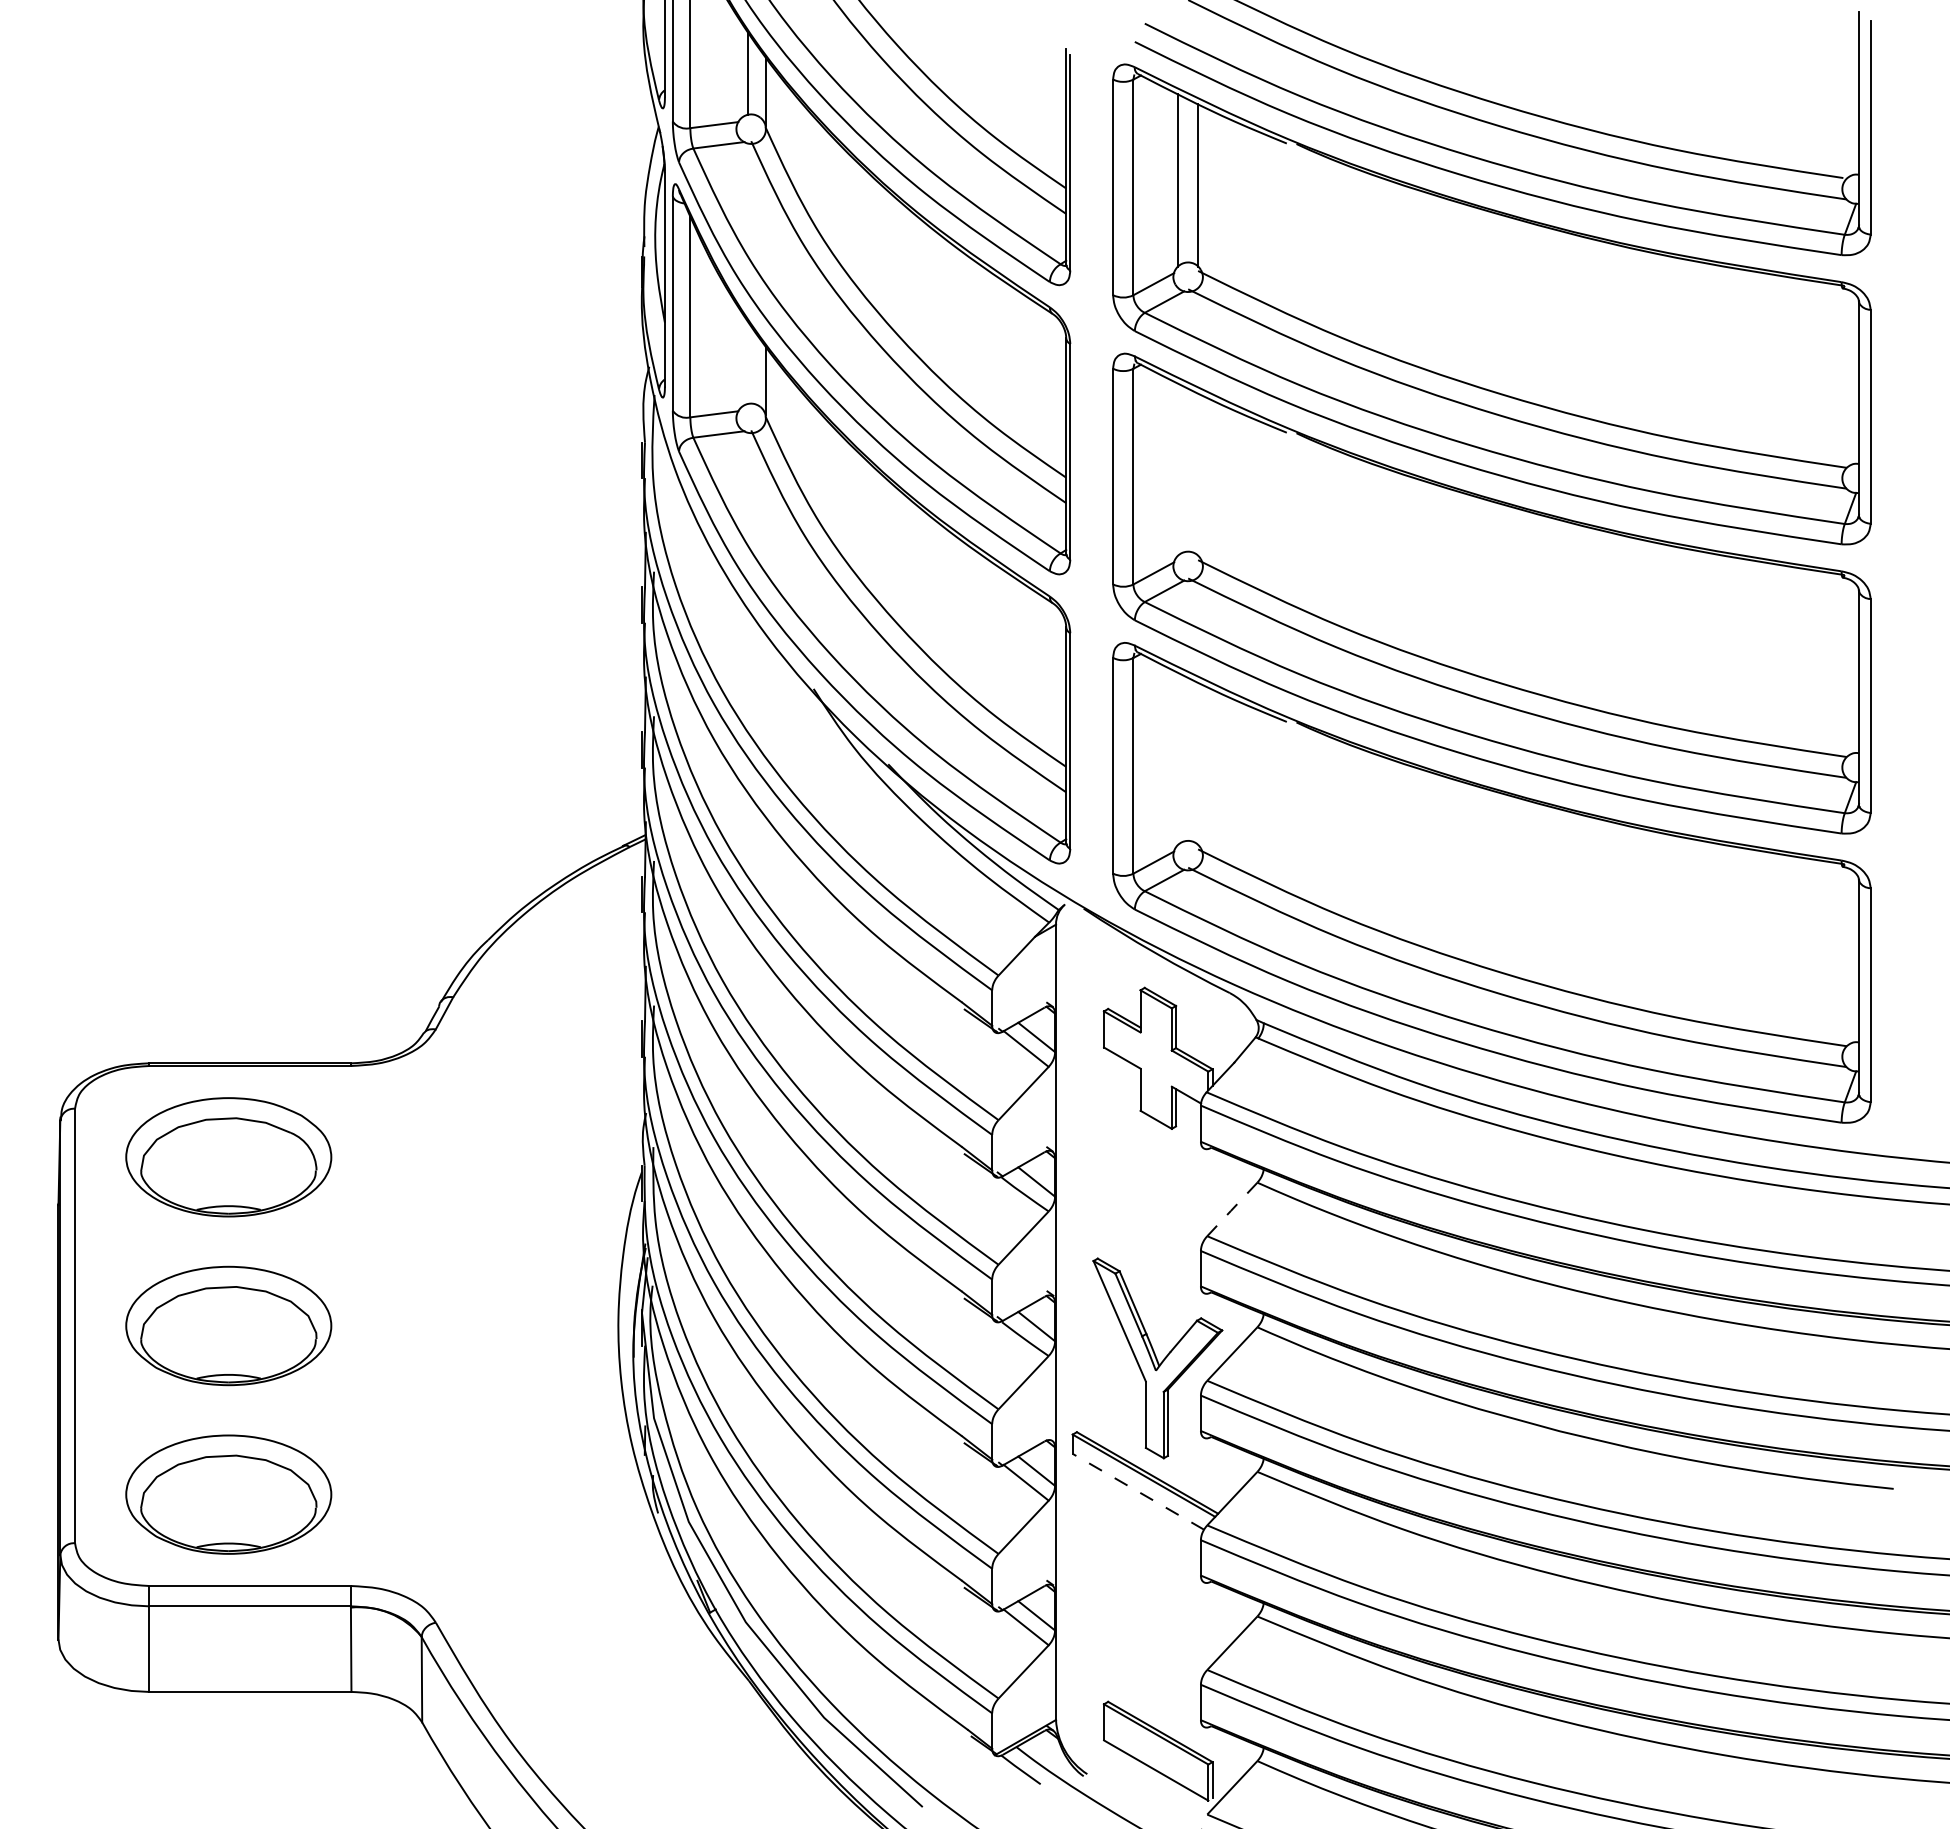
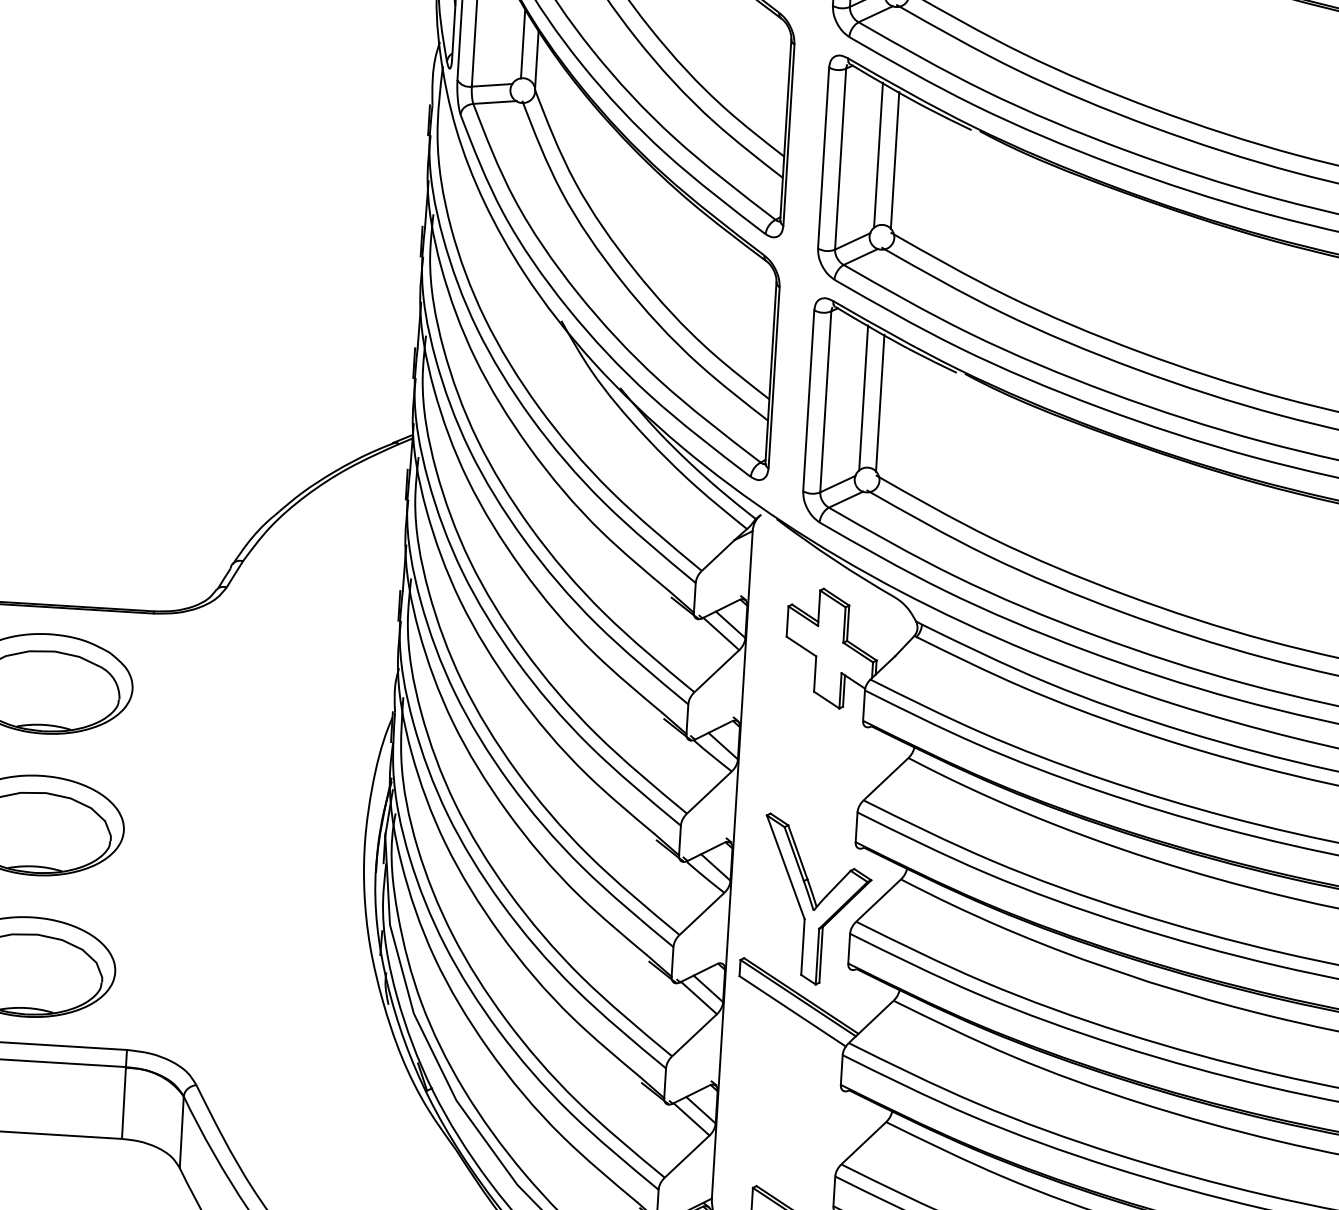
line: (748, 362) -> (523, 43), added
line: (1178, 468) -> (878, 154), added
line: (1198, 473) -> (895, 159), added
line: (1178, 758) -> (864, 398), added
line: (1198, 763) -> (880, 403), added
line: (1232, 1209) -> (886, 779), dashed -> solid
line: (1138, 1491) -> (792, 1011), dashed -> solid

